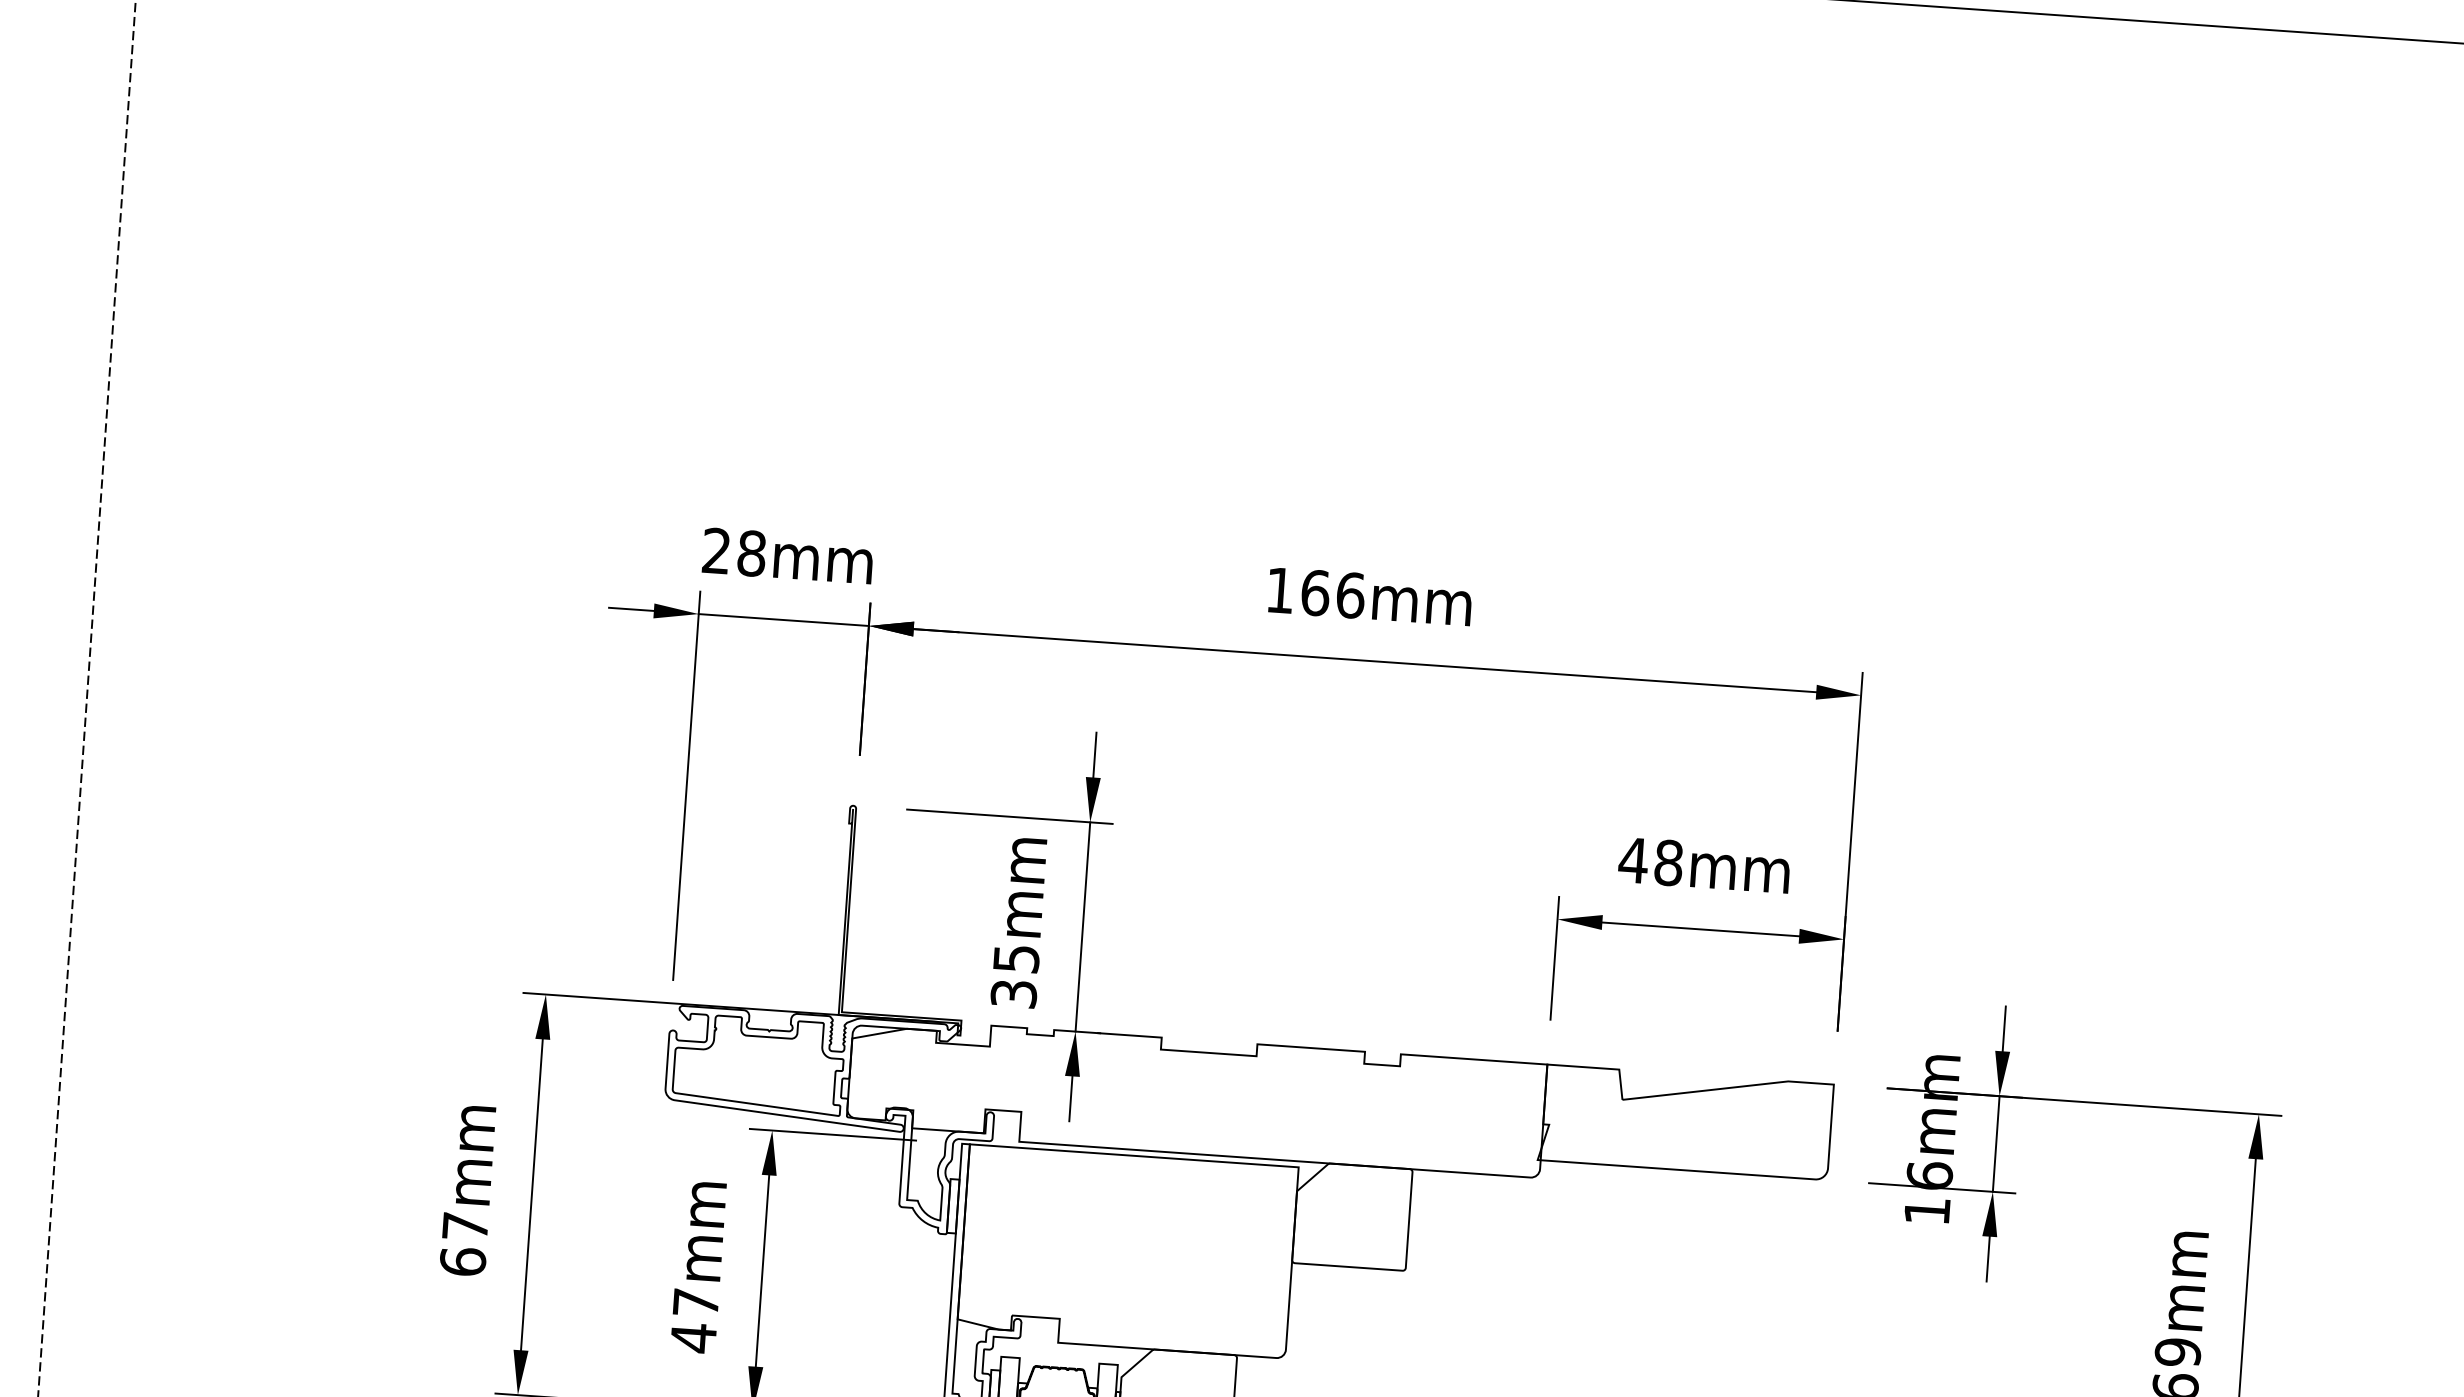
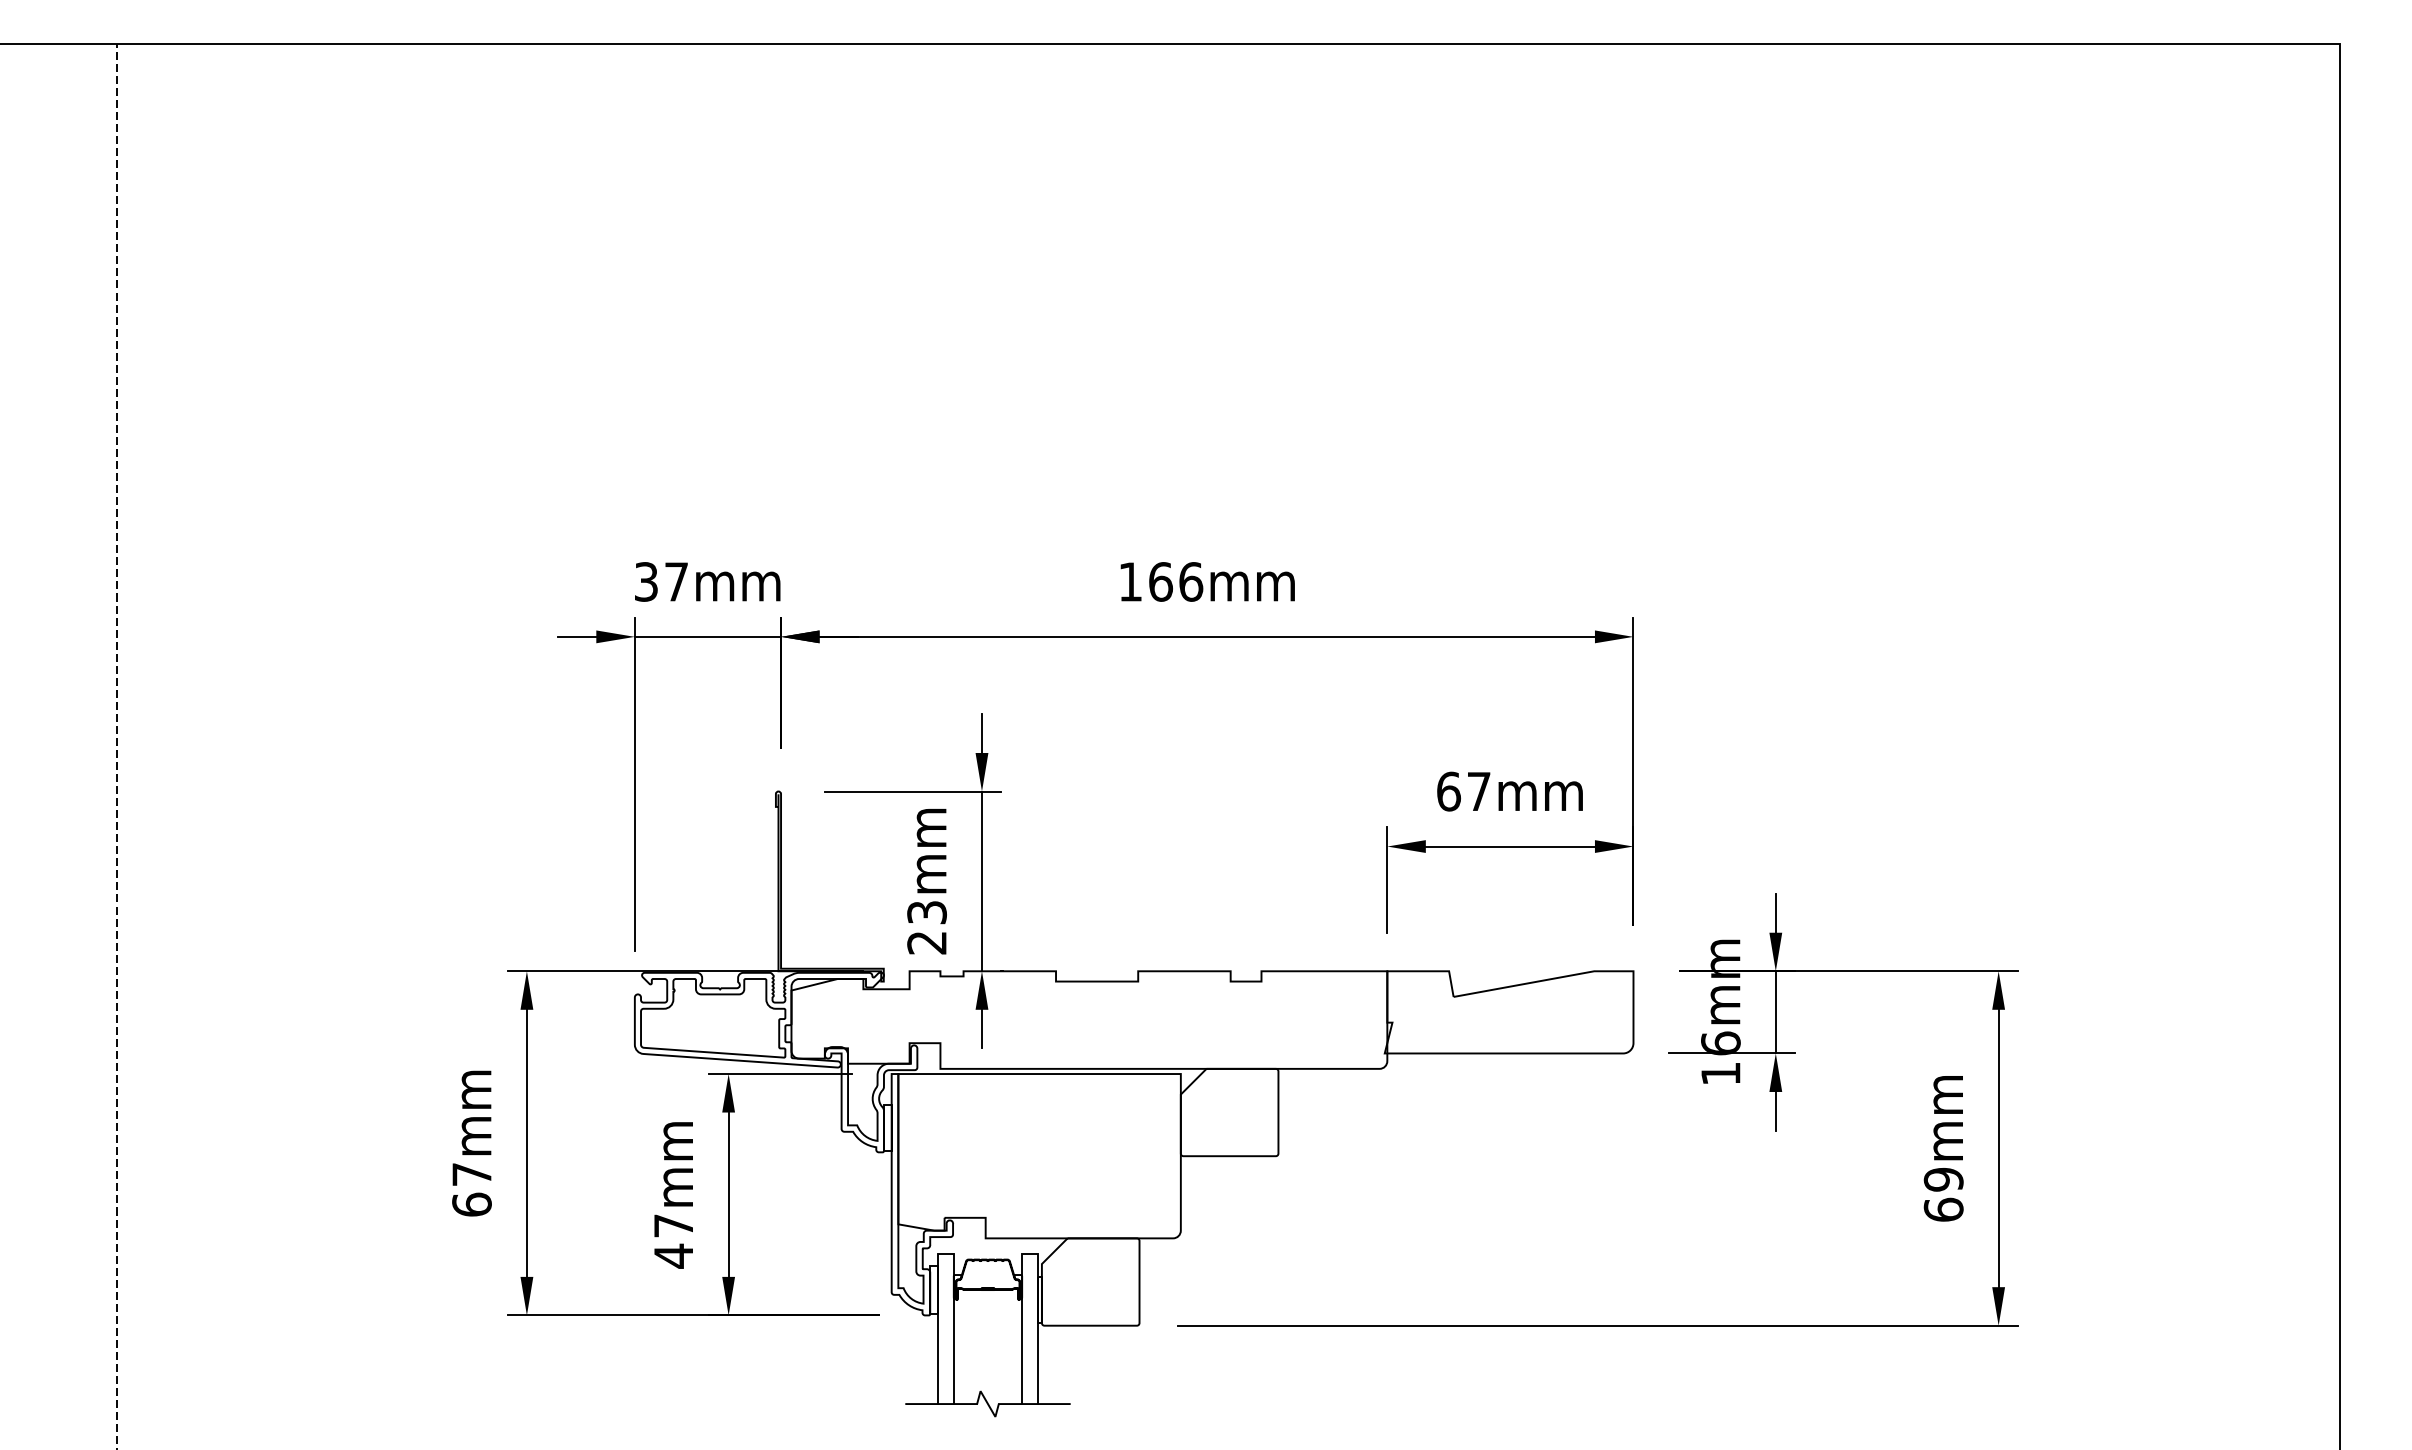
text: (734, 551) -> (661, 581), 28mm -> 37mm
text: (1650, 861) -> (1463, 791), 48mm -> 67mm
text: (1014, 976) -> (926, 927), 35mm -> 23mm

